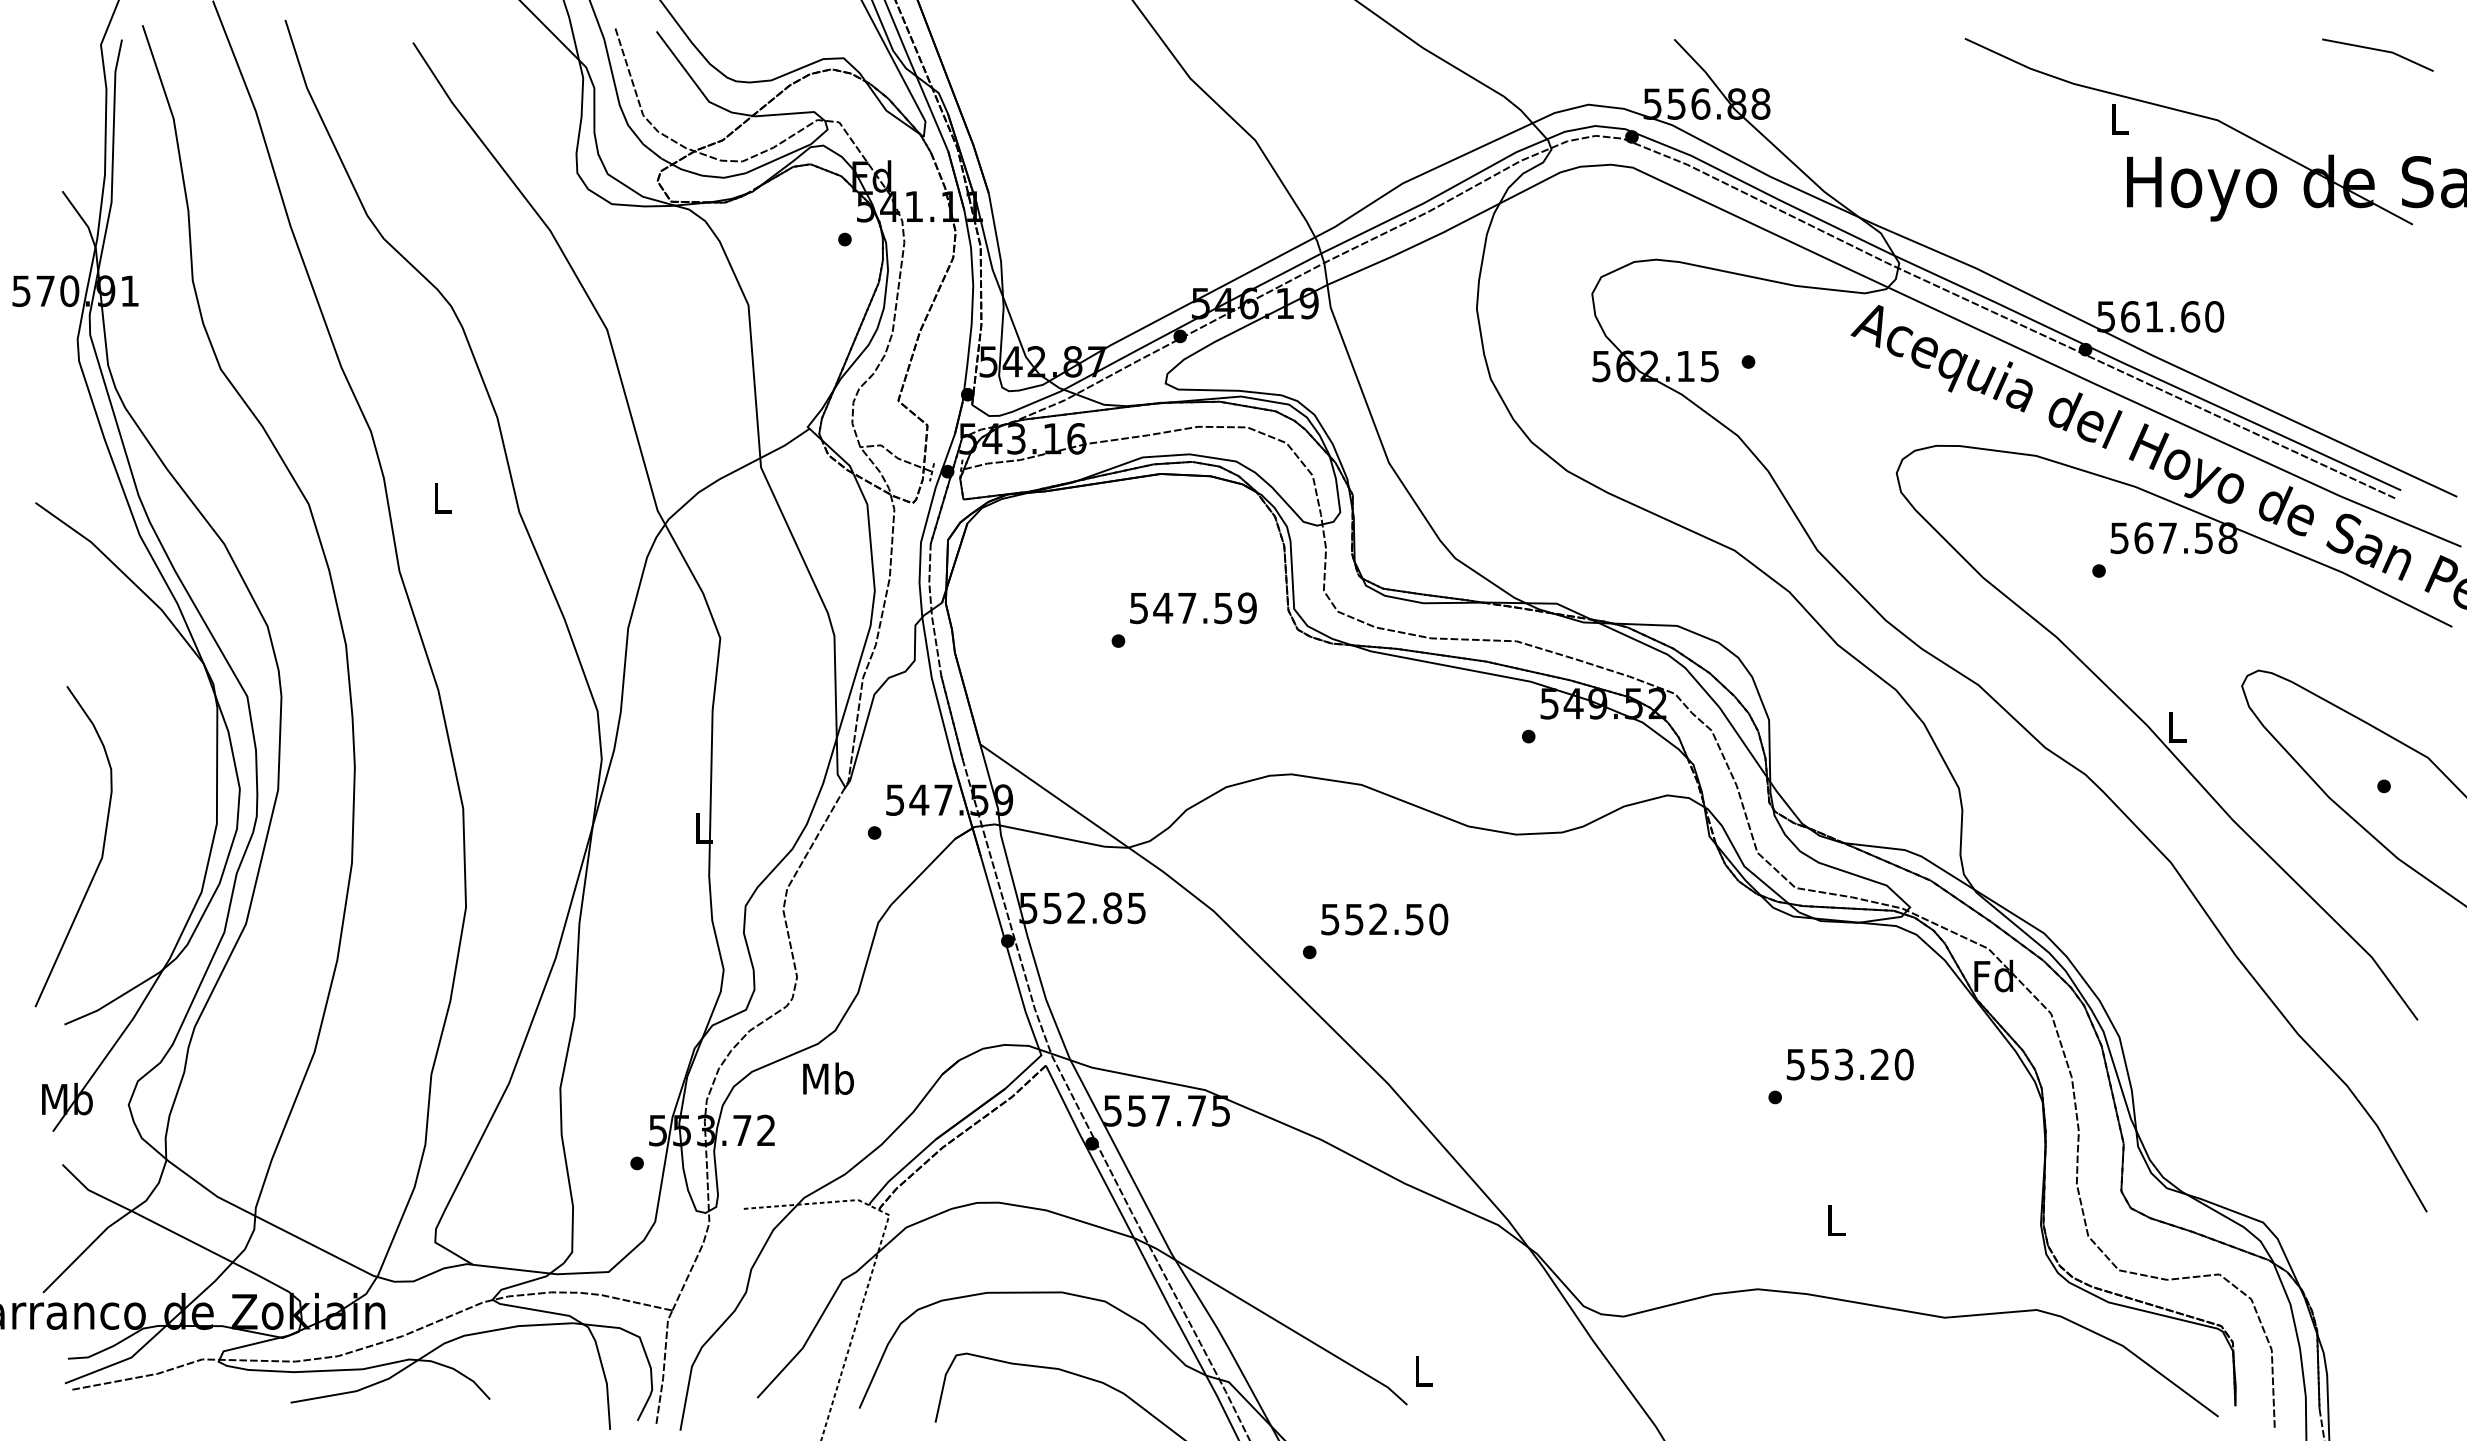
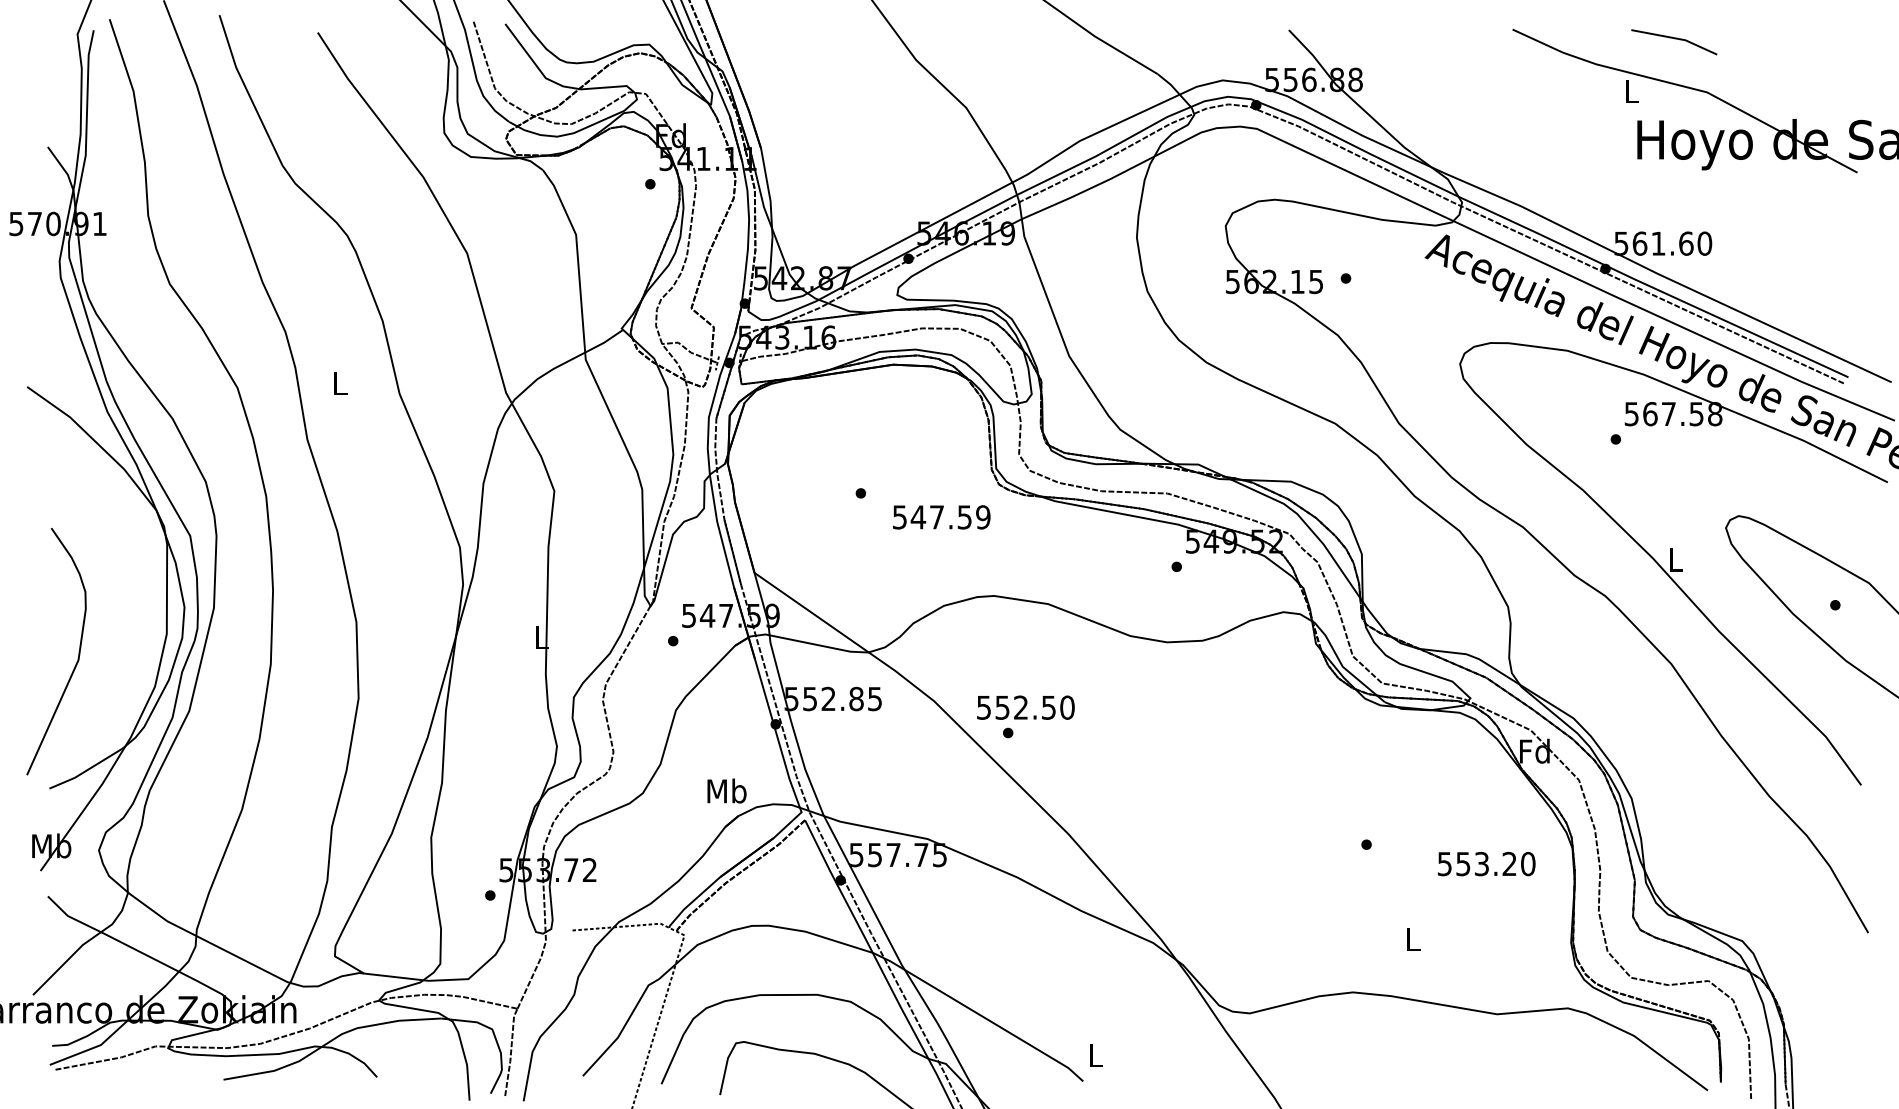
line: (2379, 51) -> (1675, 39), moved
text: (1193, 608) -> (941, 517), moved
text: (1384, 919) -> (1025, 707), moved
text: (1849, 1064) -> (1486, 863), moved
text: (828, 1078) -> (726, 790), moved

